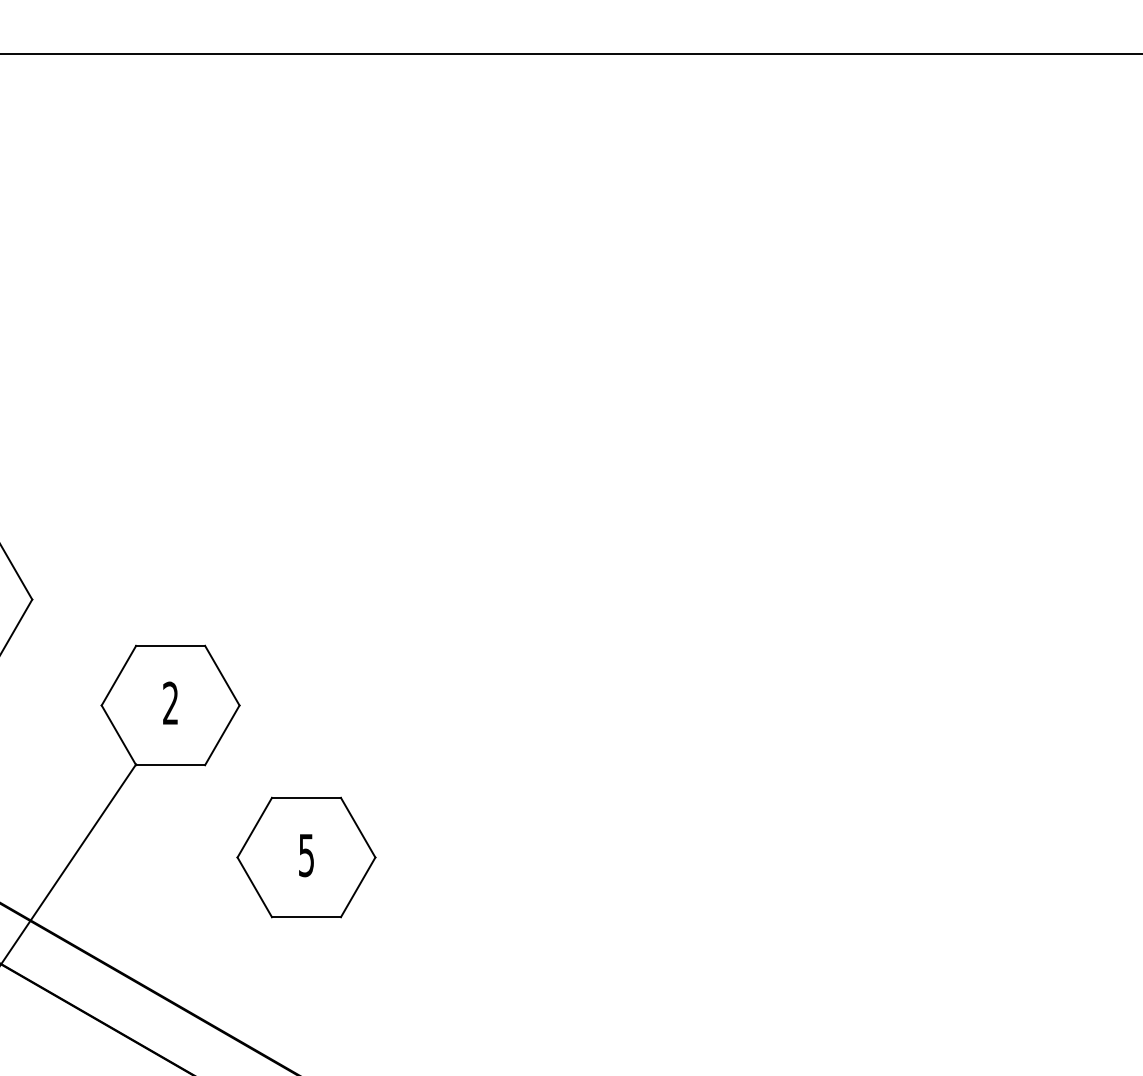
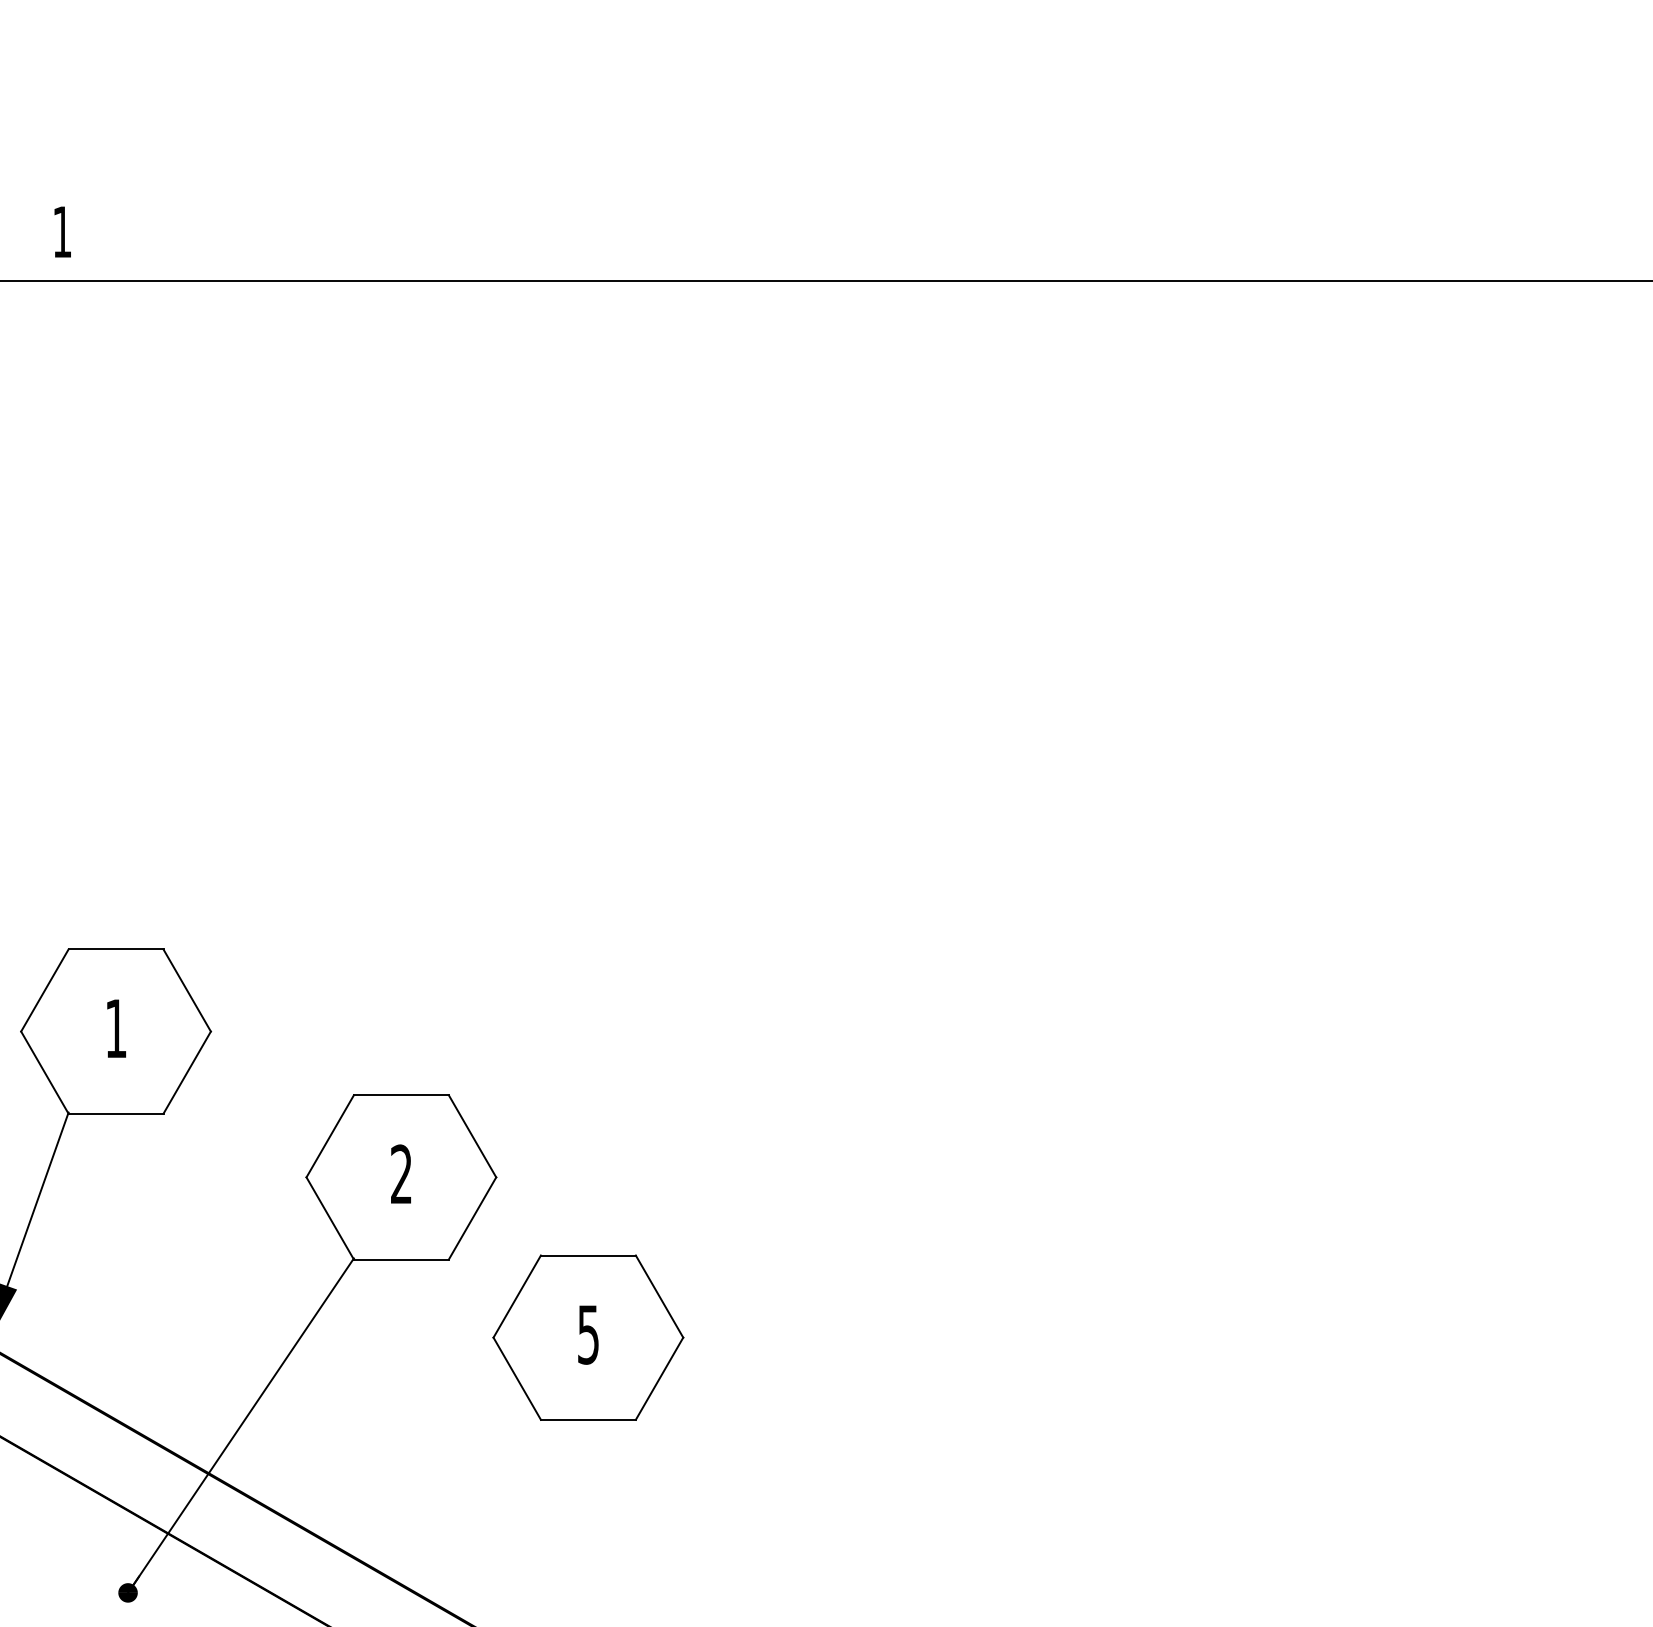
part: (306, 857) -> (588, 1337), moved

